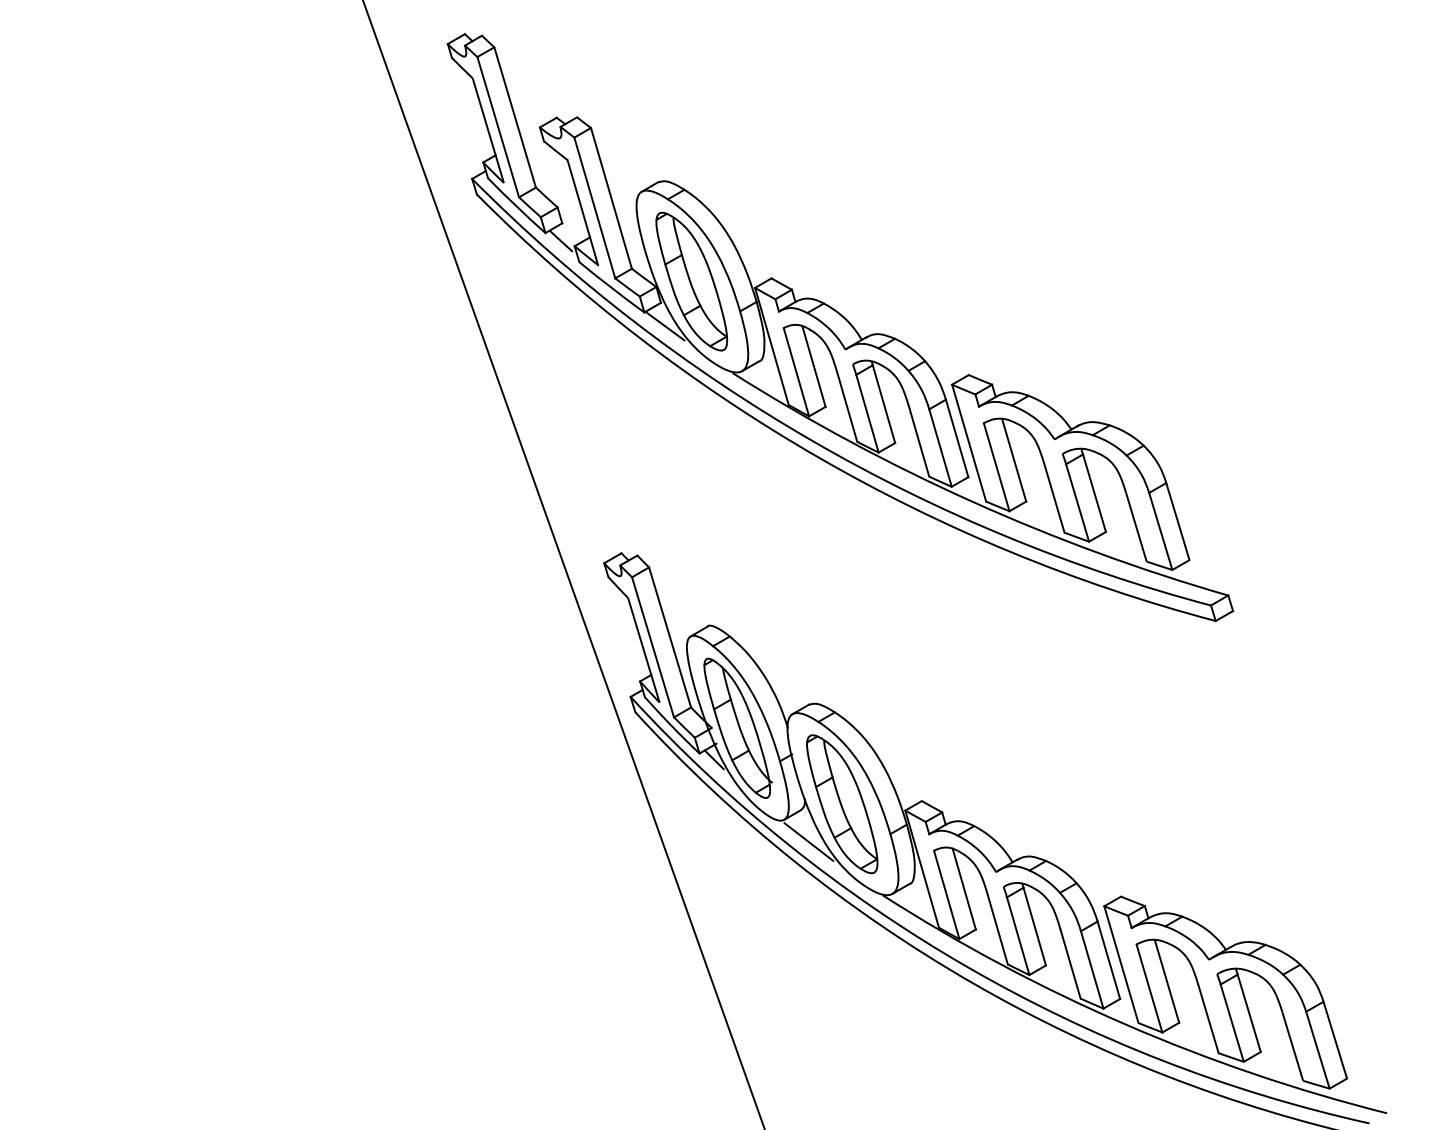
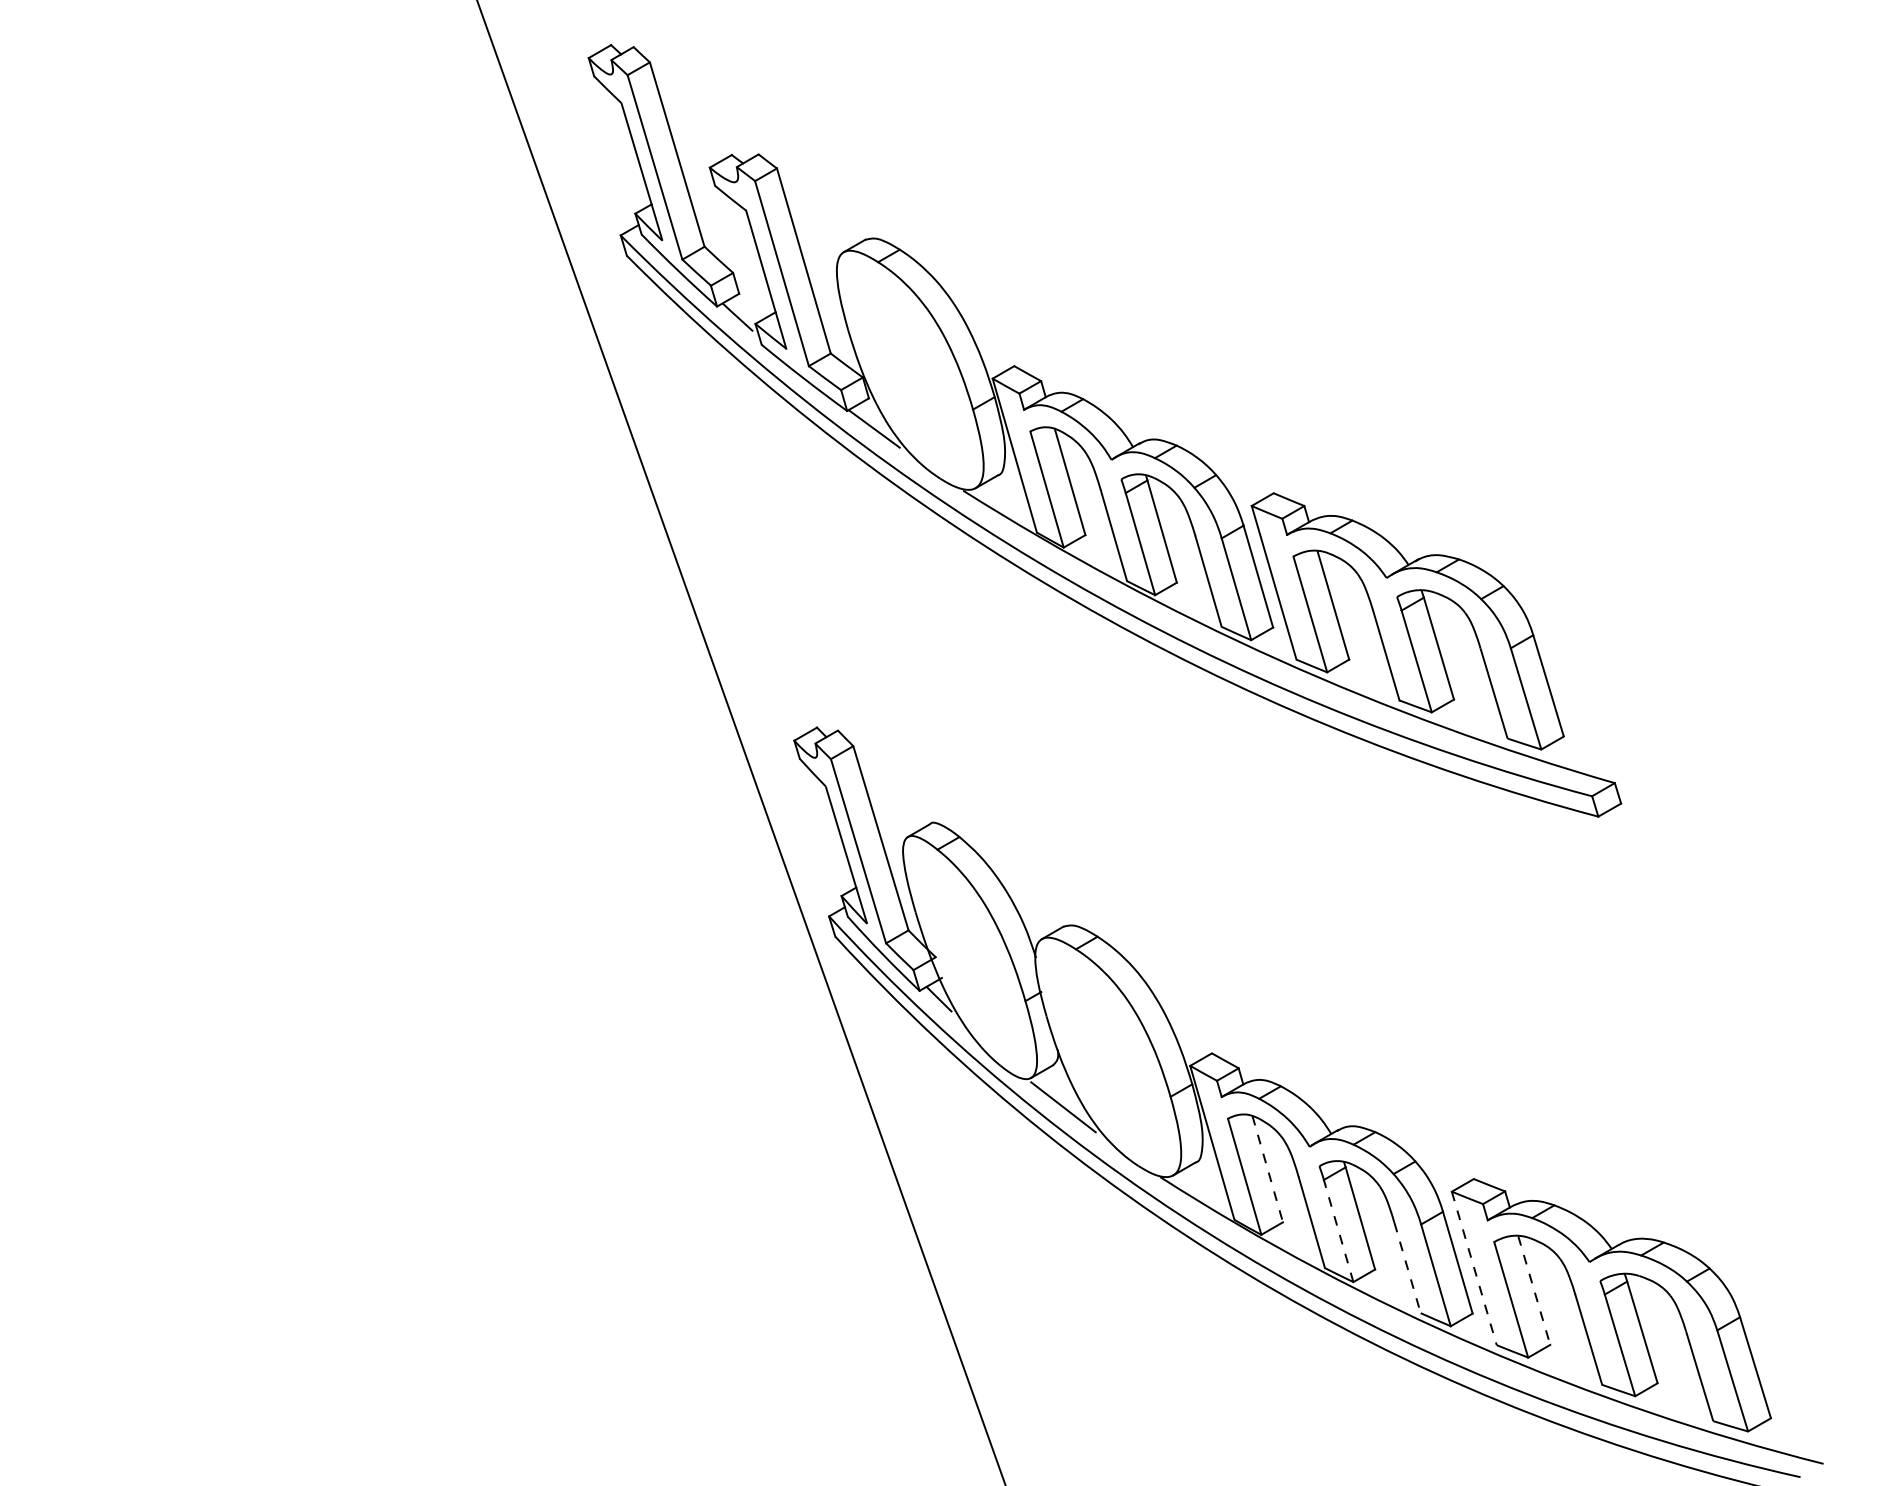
part: (691, 280) -> (909, 369), removed
part: (738, 728) -> (970, 957), removed
part: (842, 804) -> (1107, 1057), removed
line: (964, 889) -> (1267, 1169), solid -> dashed
line: (1018, 935) -> (1338, 1230), solid -> dashed
line: (1070, 964) -> (1407, 1268), solid -> dashed
line: (1121, 964) -> (1474, 1268), solid -> dashed
line: (1167, 981) -> (1534, 1290), solid -> dashed

